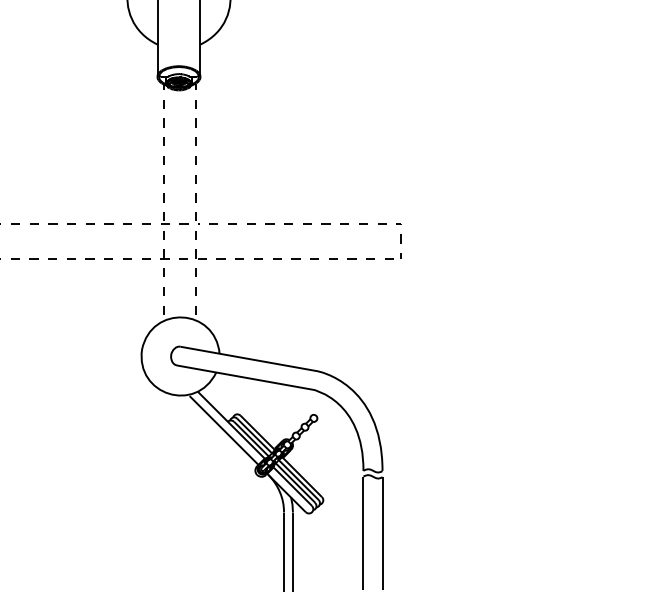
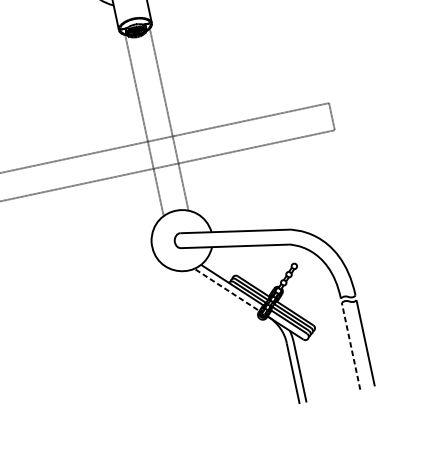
line: (224, 430) -> (227, 290), solid -> dashed
line: (363, 533) -> (351, 346), solid -> dashed

